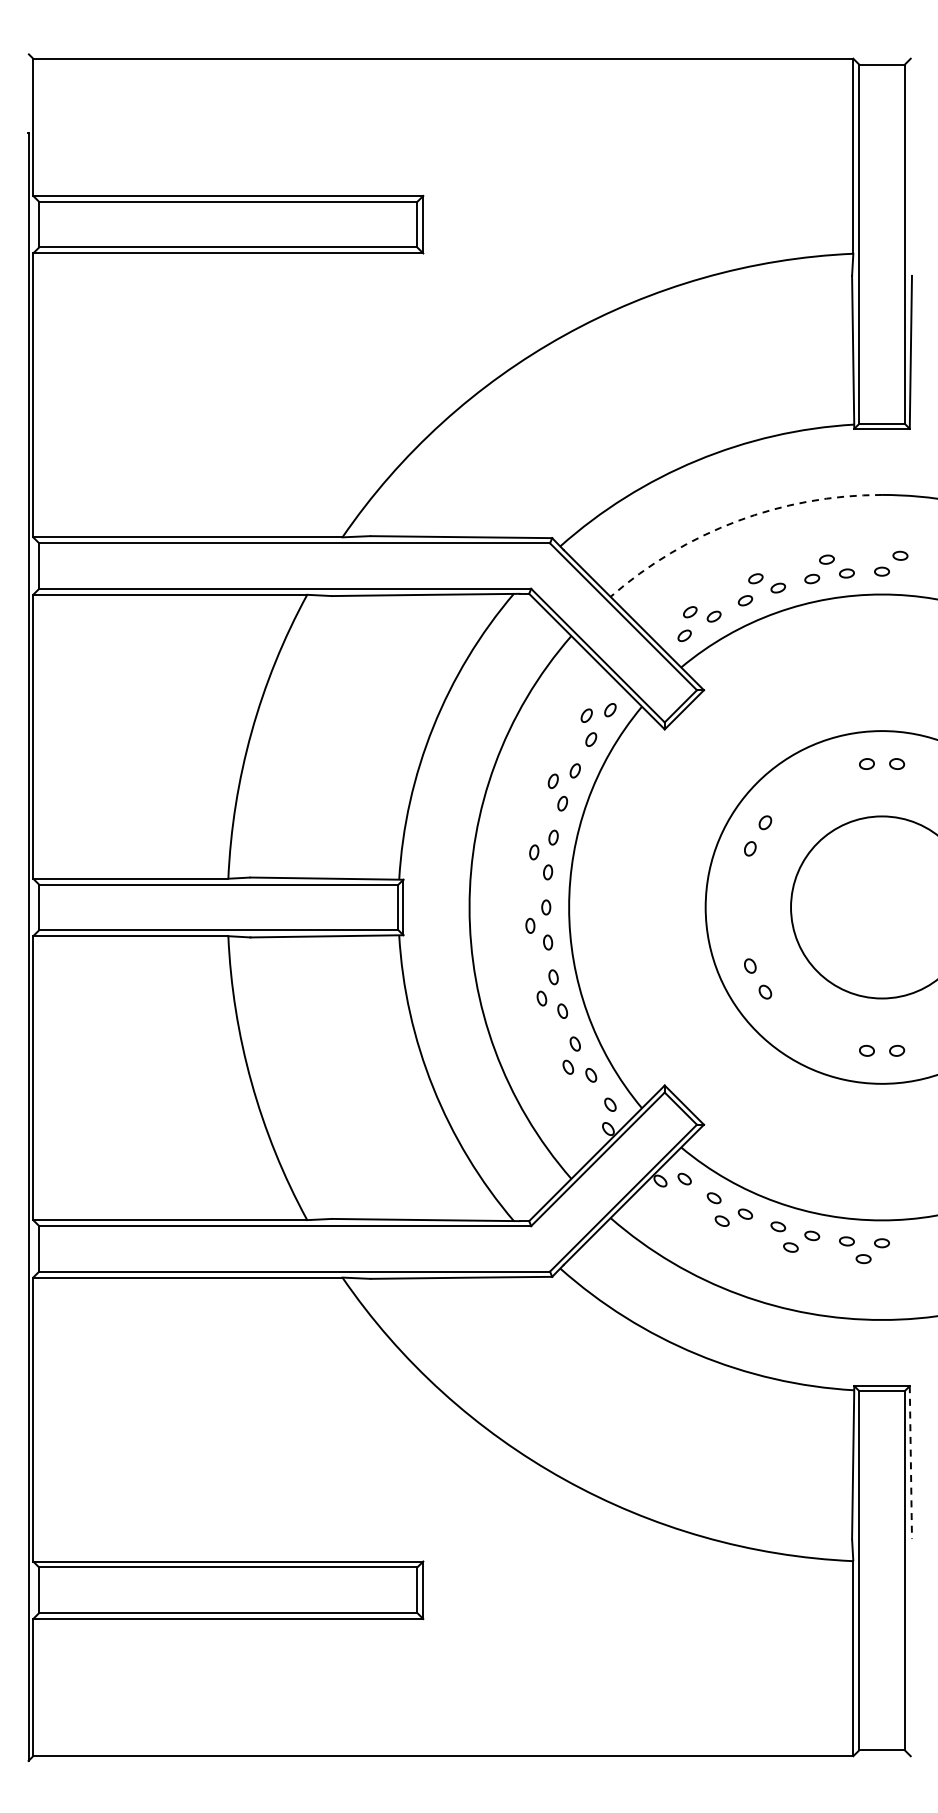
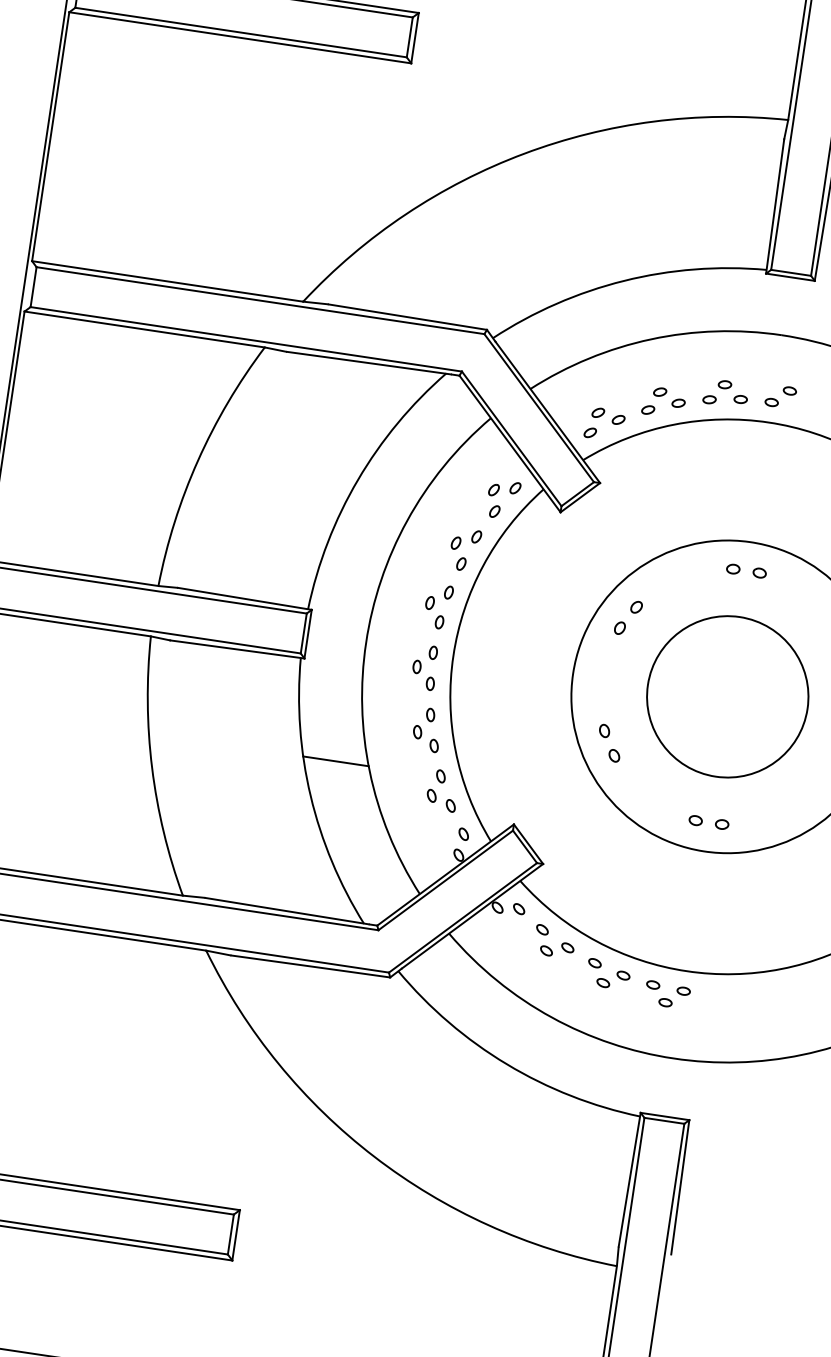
arc: (737, 521) -> (651, 339), dashed -> solid
line: (455, 1044) -> (335, 761), added
line: (910, 1463) -> (679, 1188), dashed -> solid

